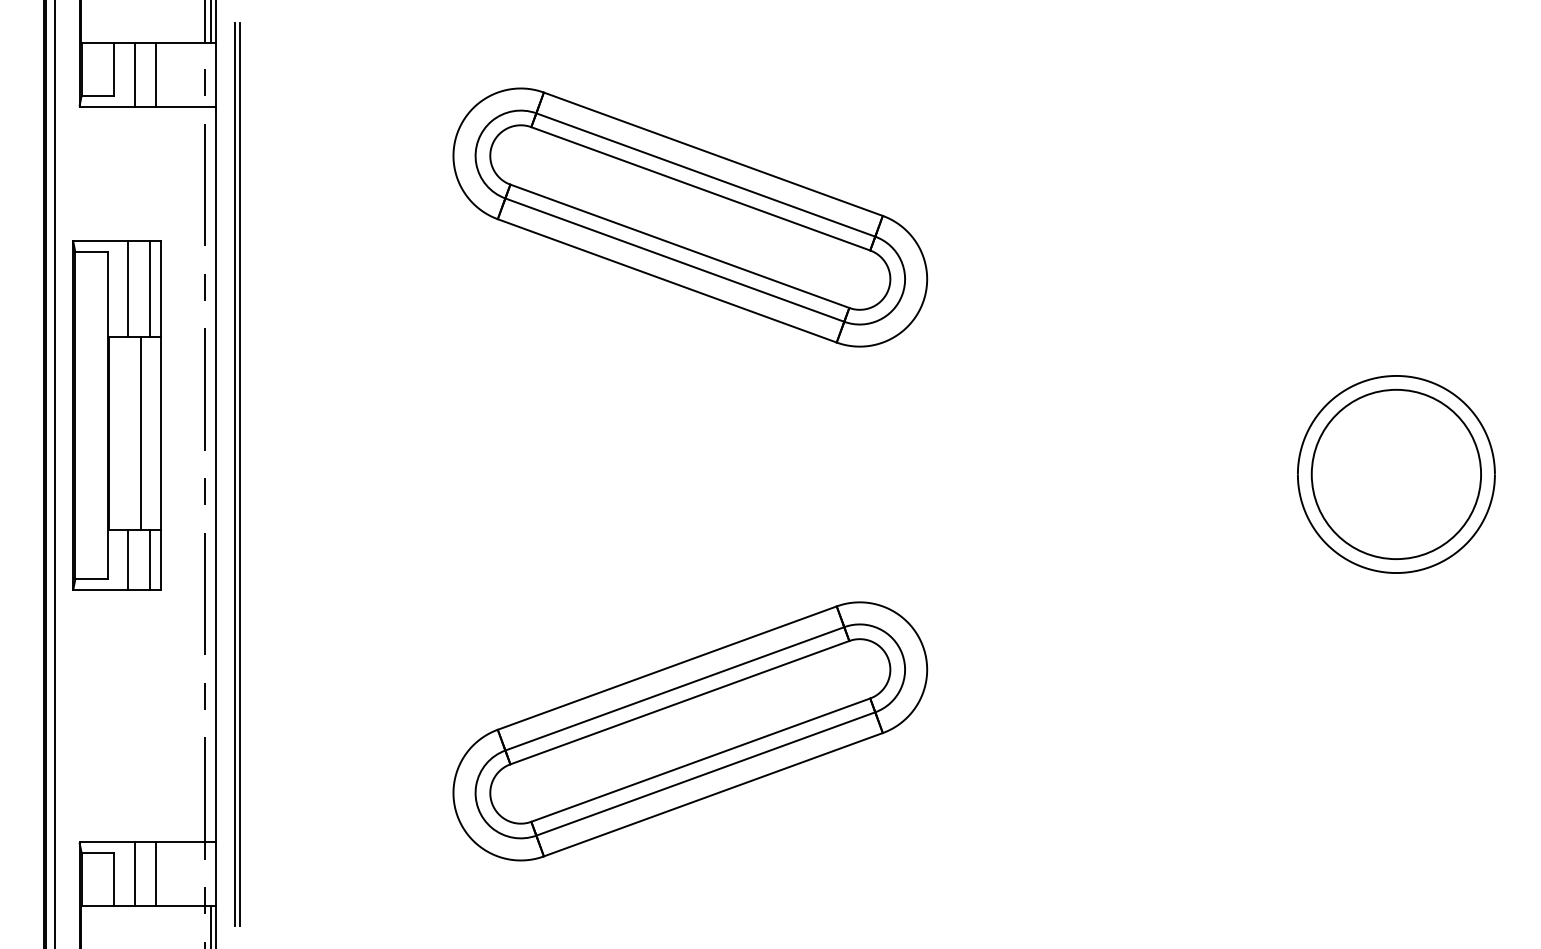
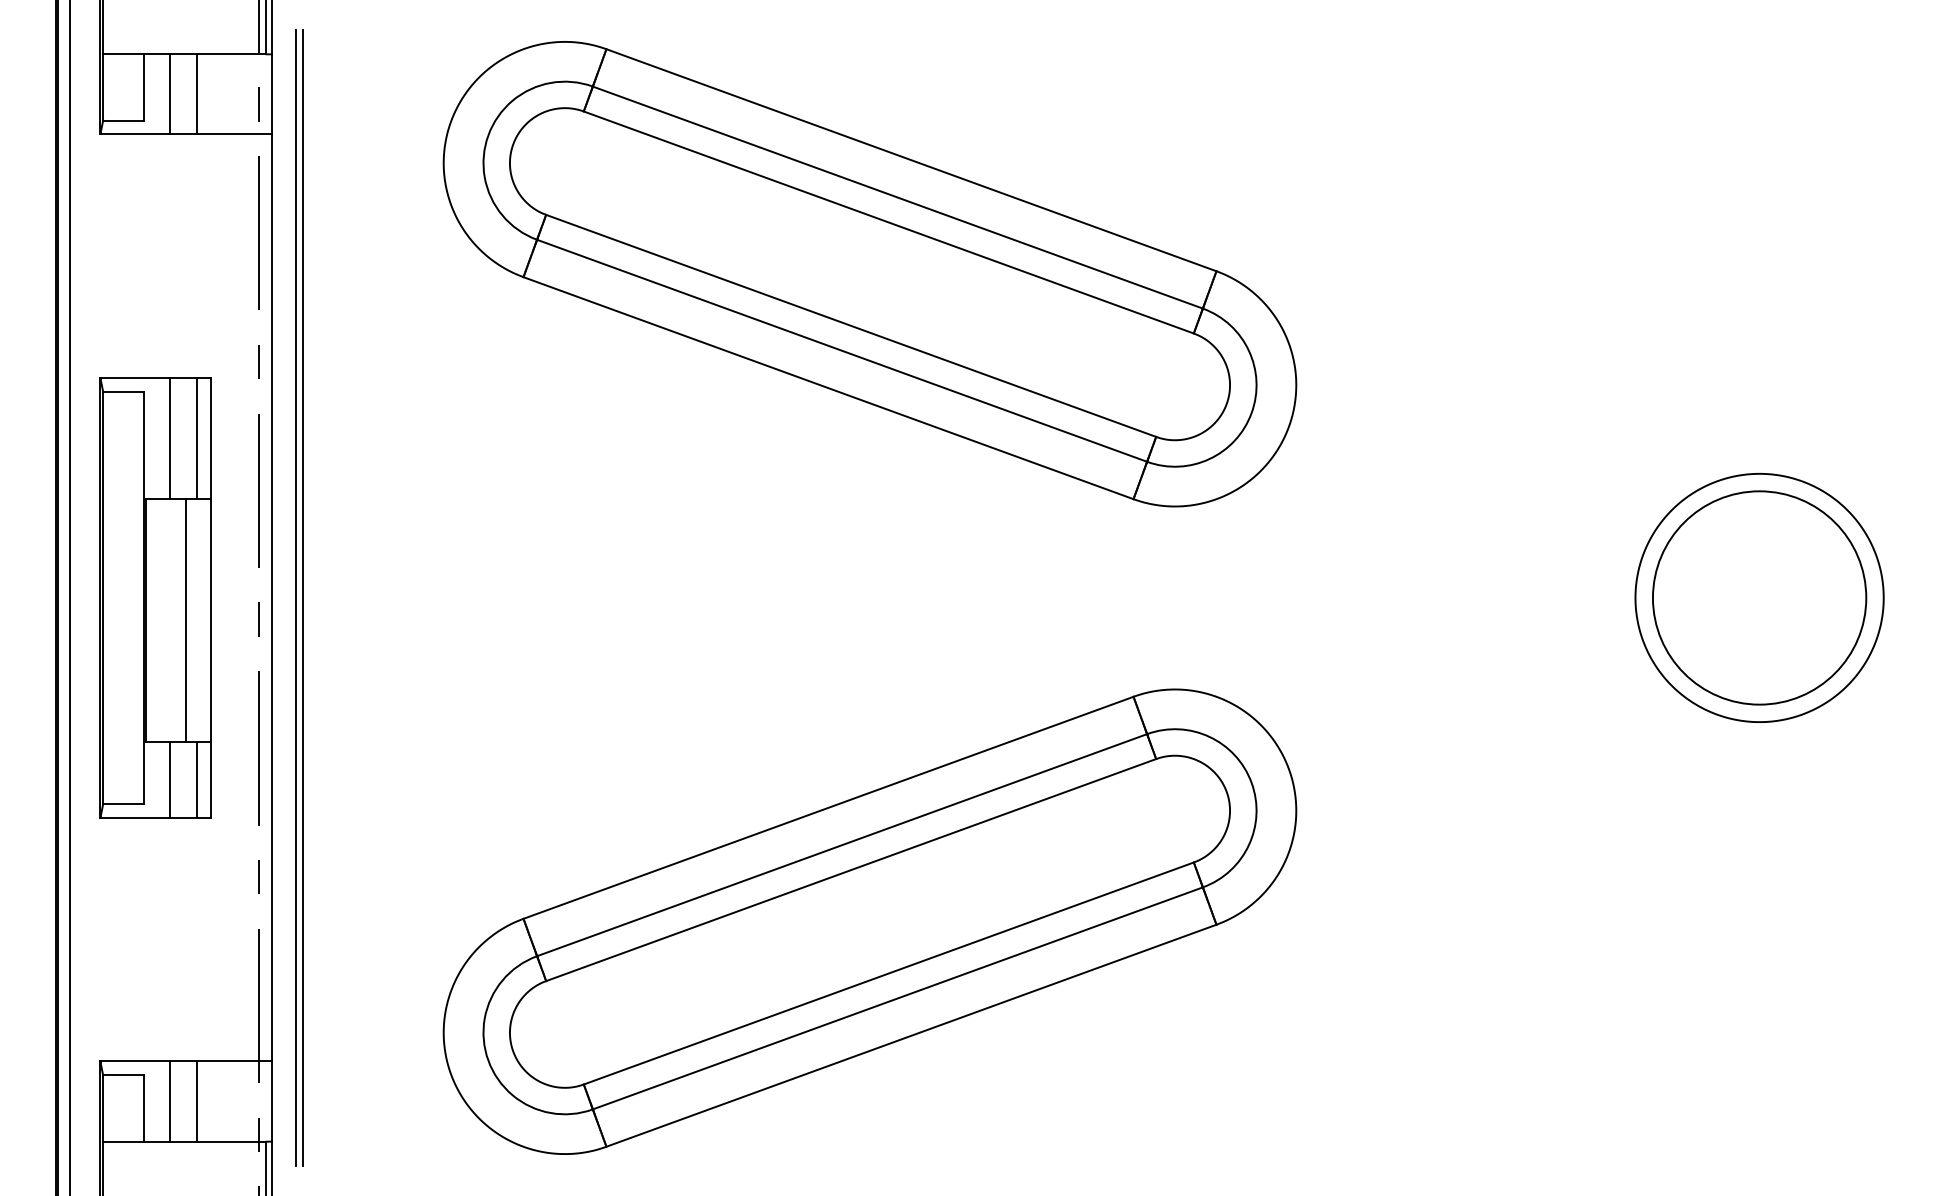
part: (689, 217) -> (869, 274), size x1.43
part: (116, 415) -> (155, 597), moved
part: (689, 731) -> (869, 921), size x1.43

